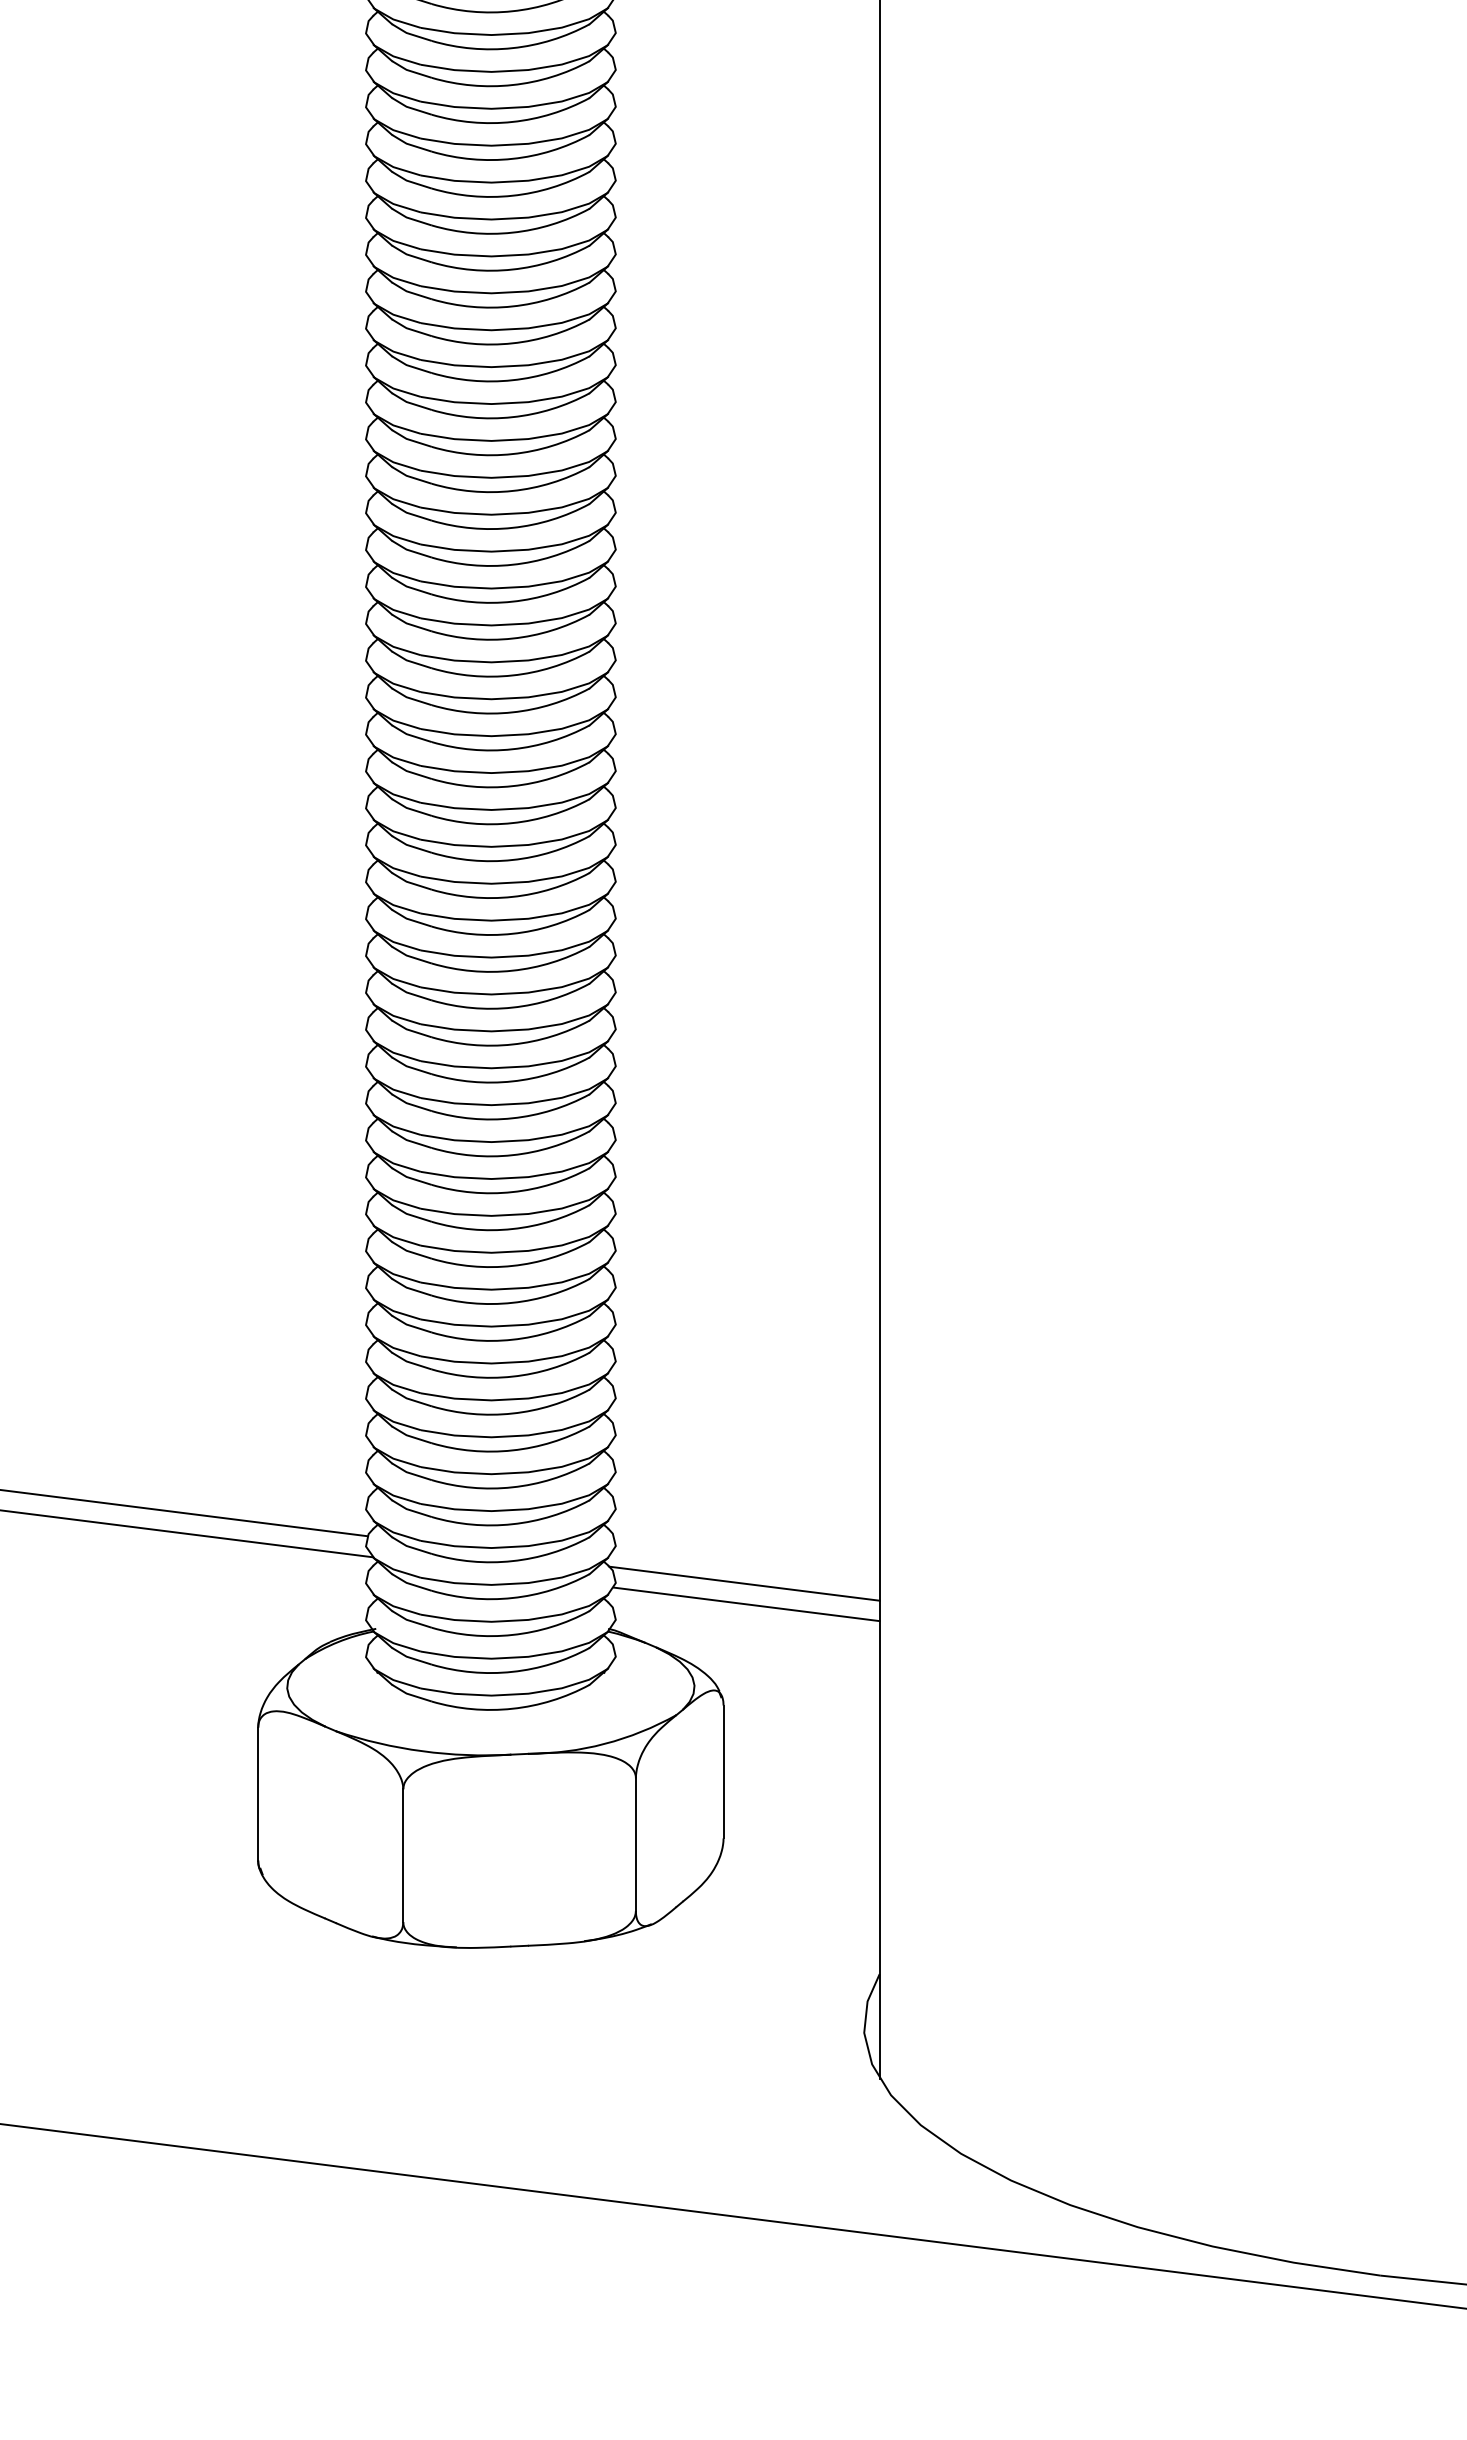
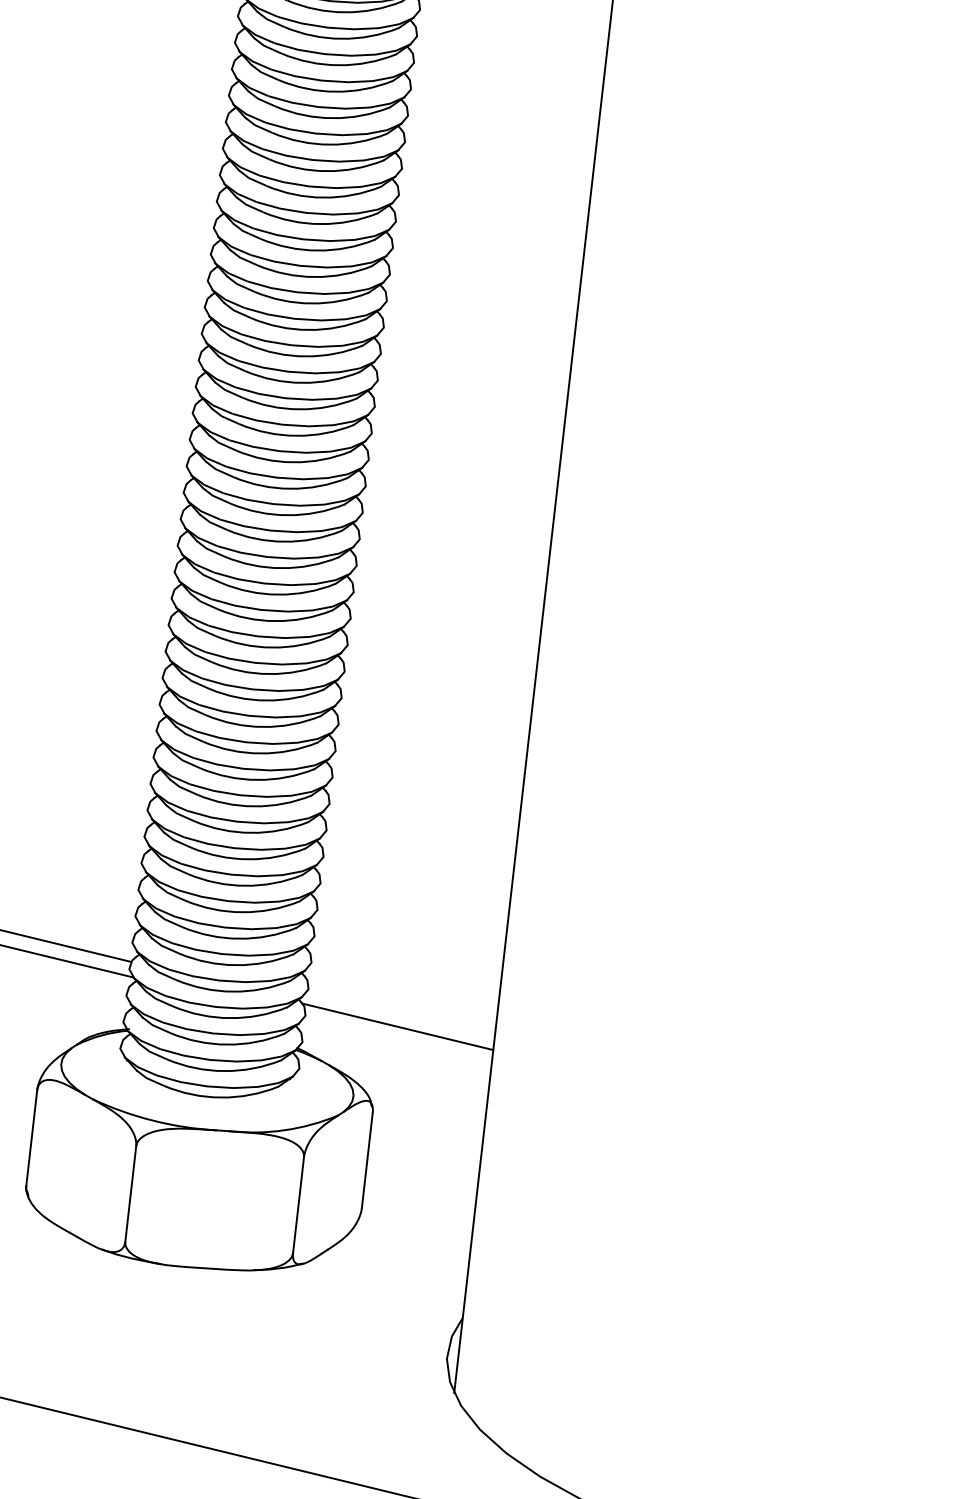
line: (746, 1604) -> (397, 1041), removed

